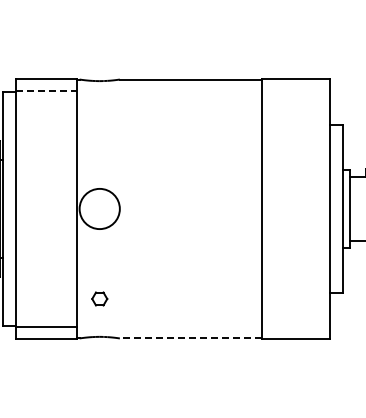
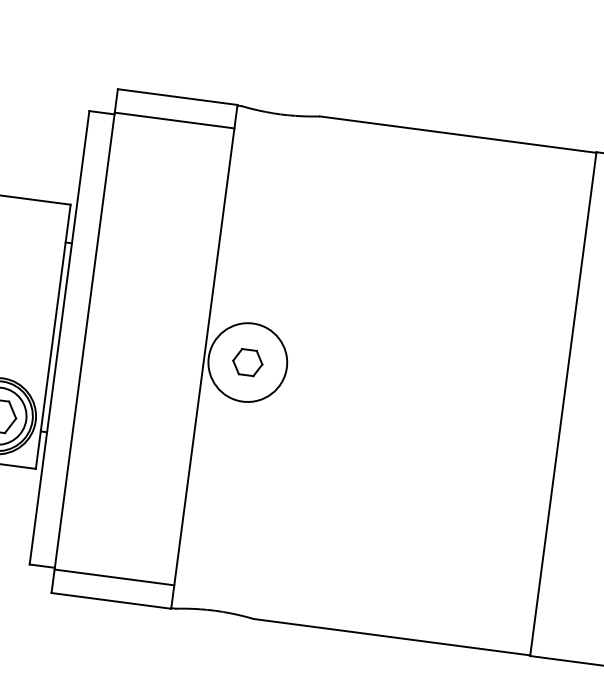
line: (46, 91) -> (174, 120), dashed -> solid
part: (99, 298) -> (247, 361), moved
line: (190, 338) -> (390, 637), dashed -> solid

